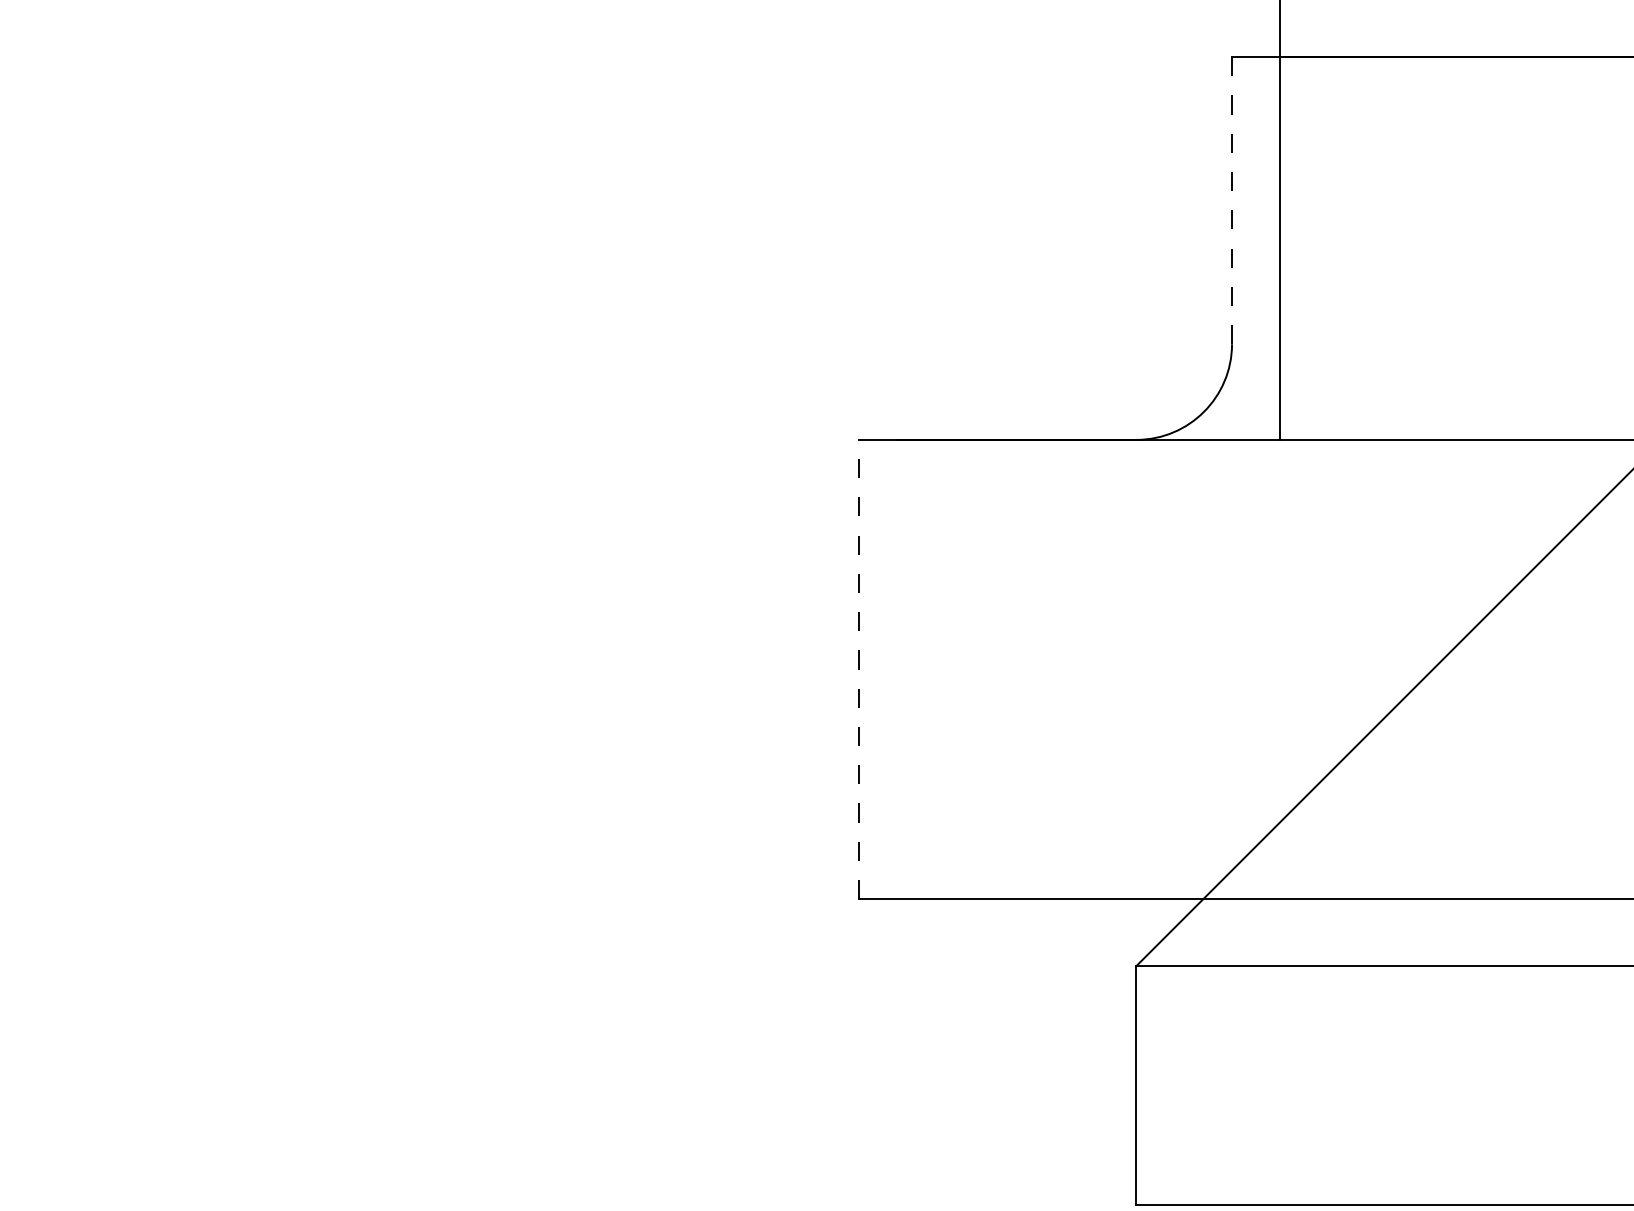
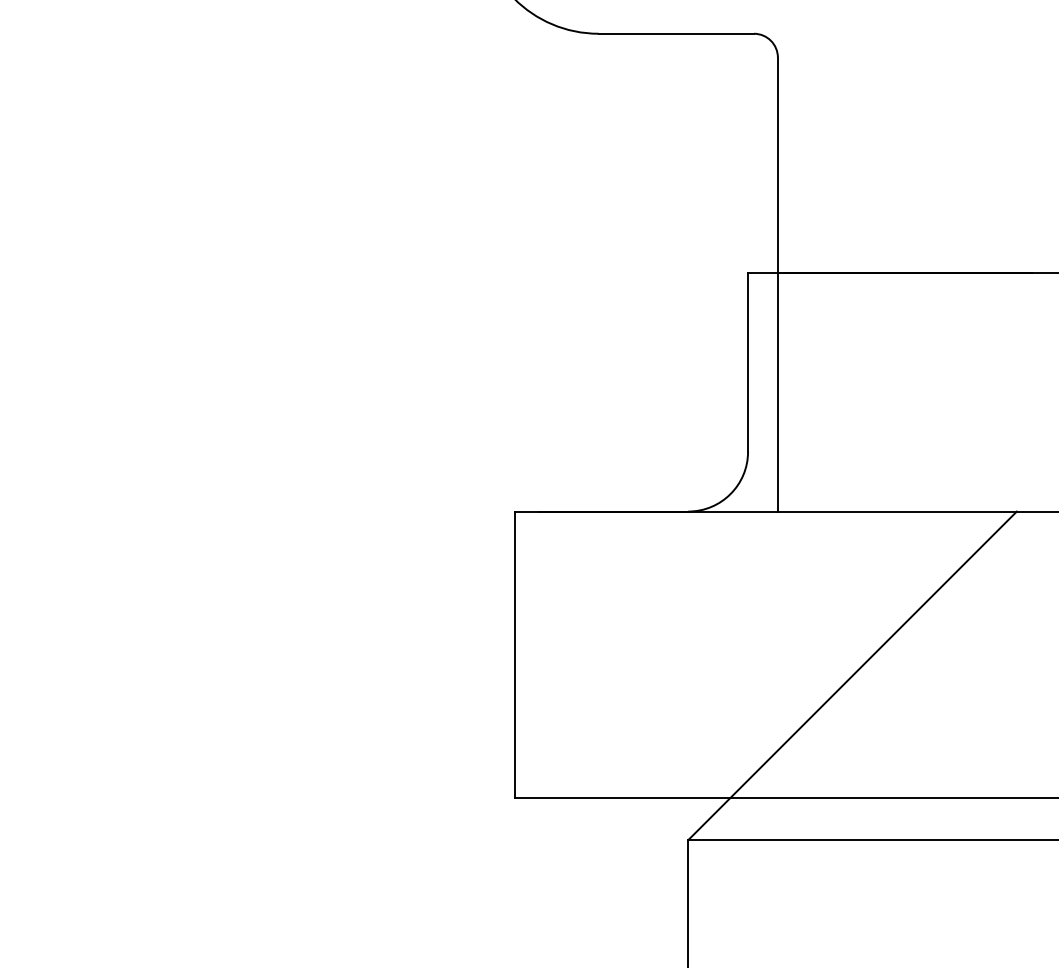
line: (1232, 201) -> (748, 362), dashed -> solid
line: (859, 668) -> (515, 654), dashed -> solid

